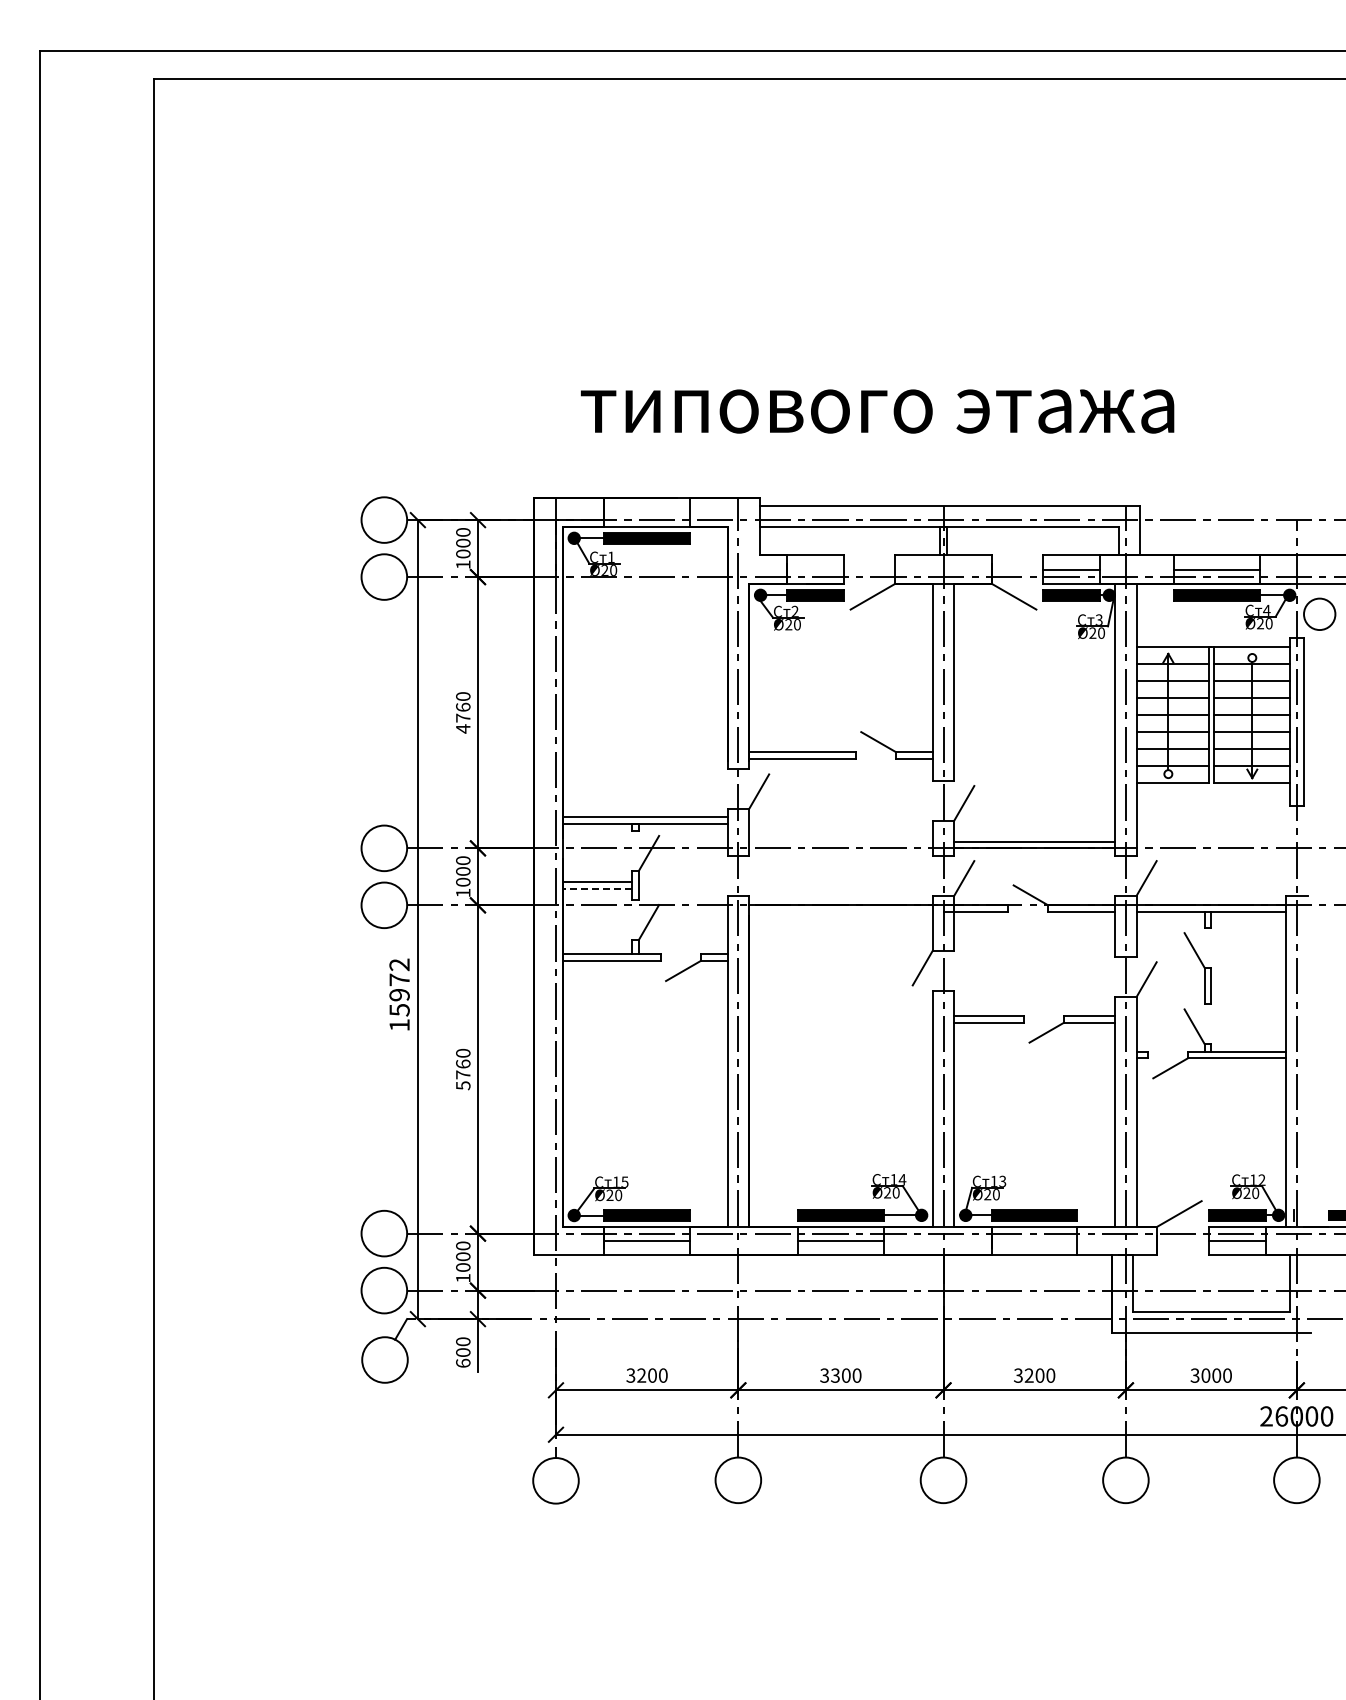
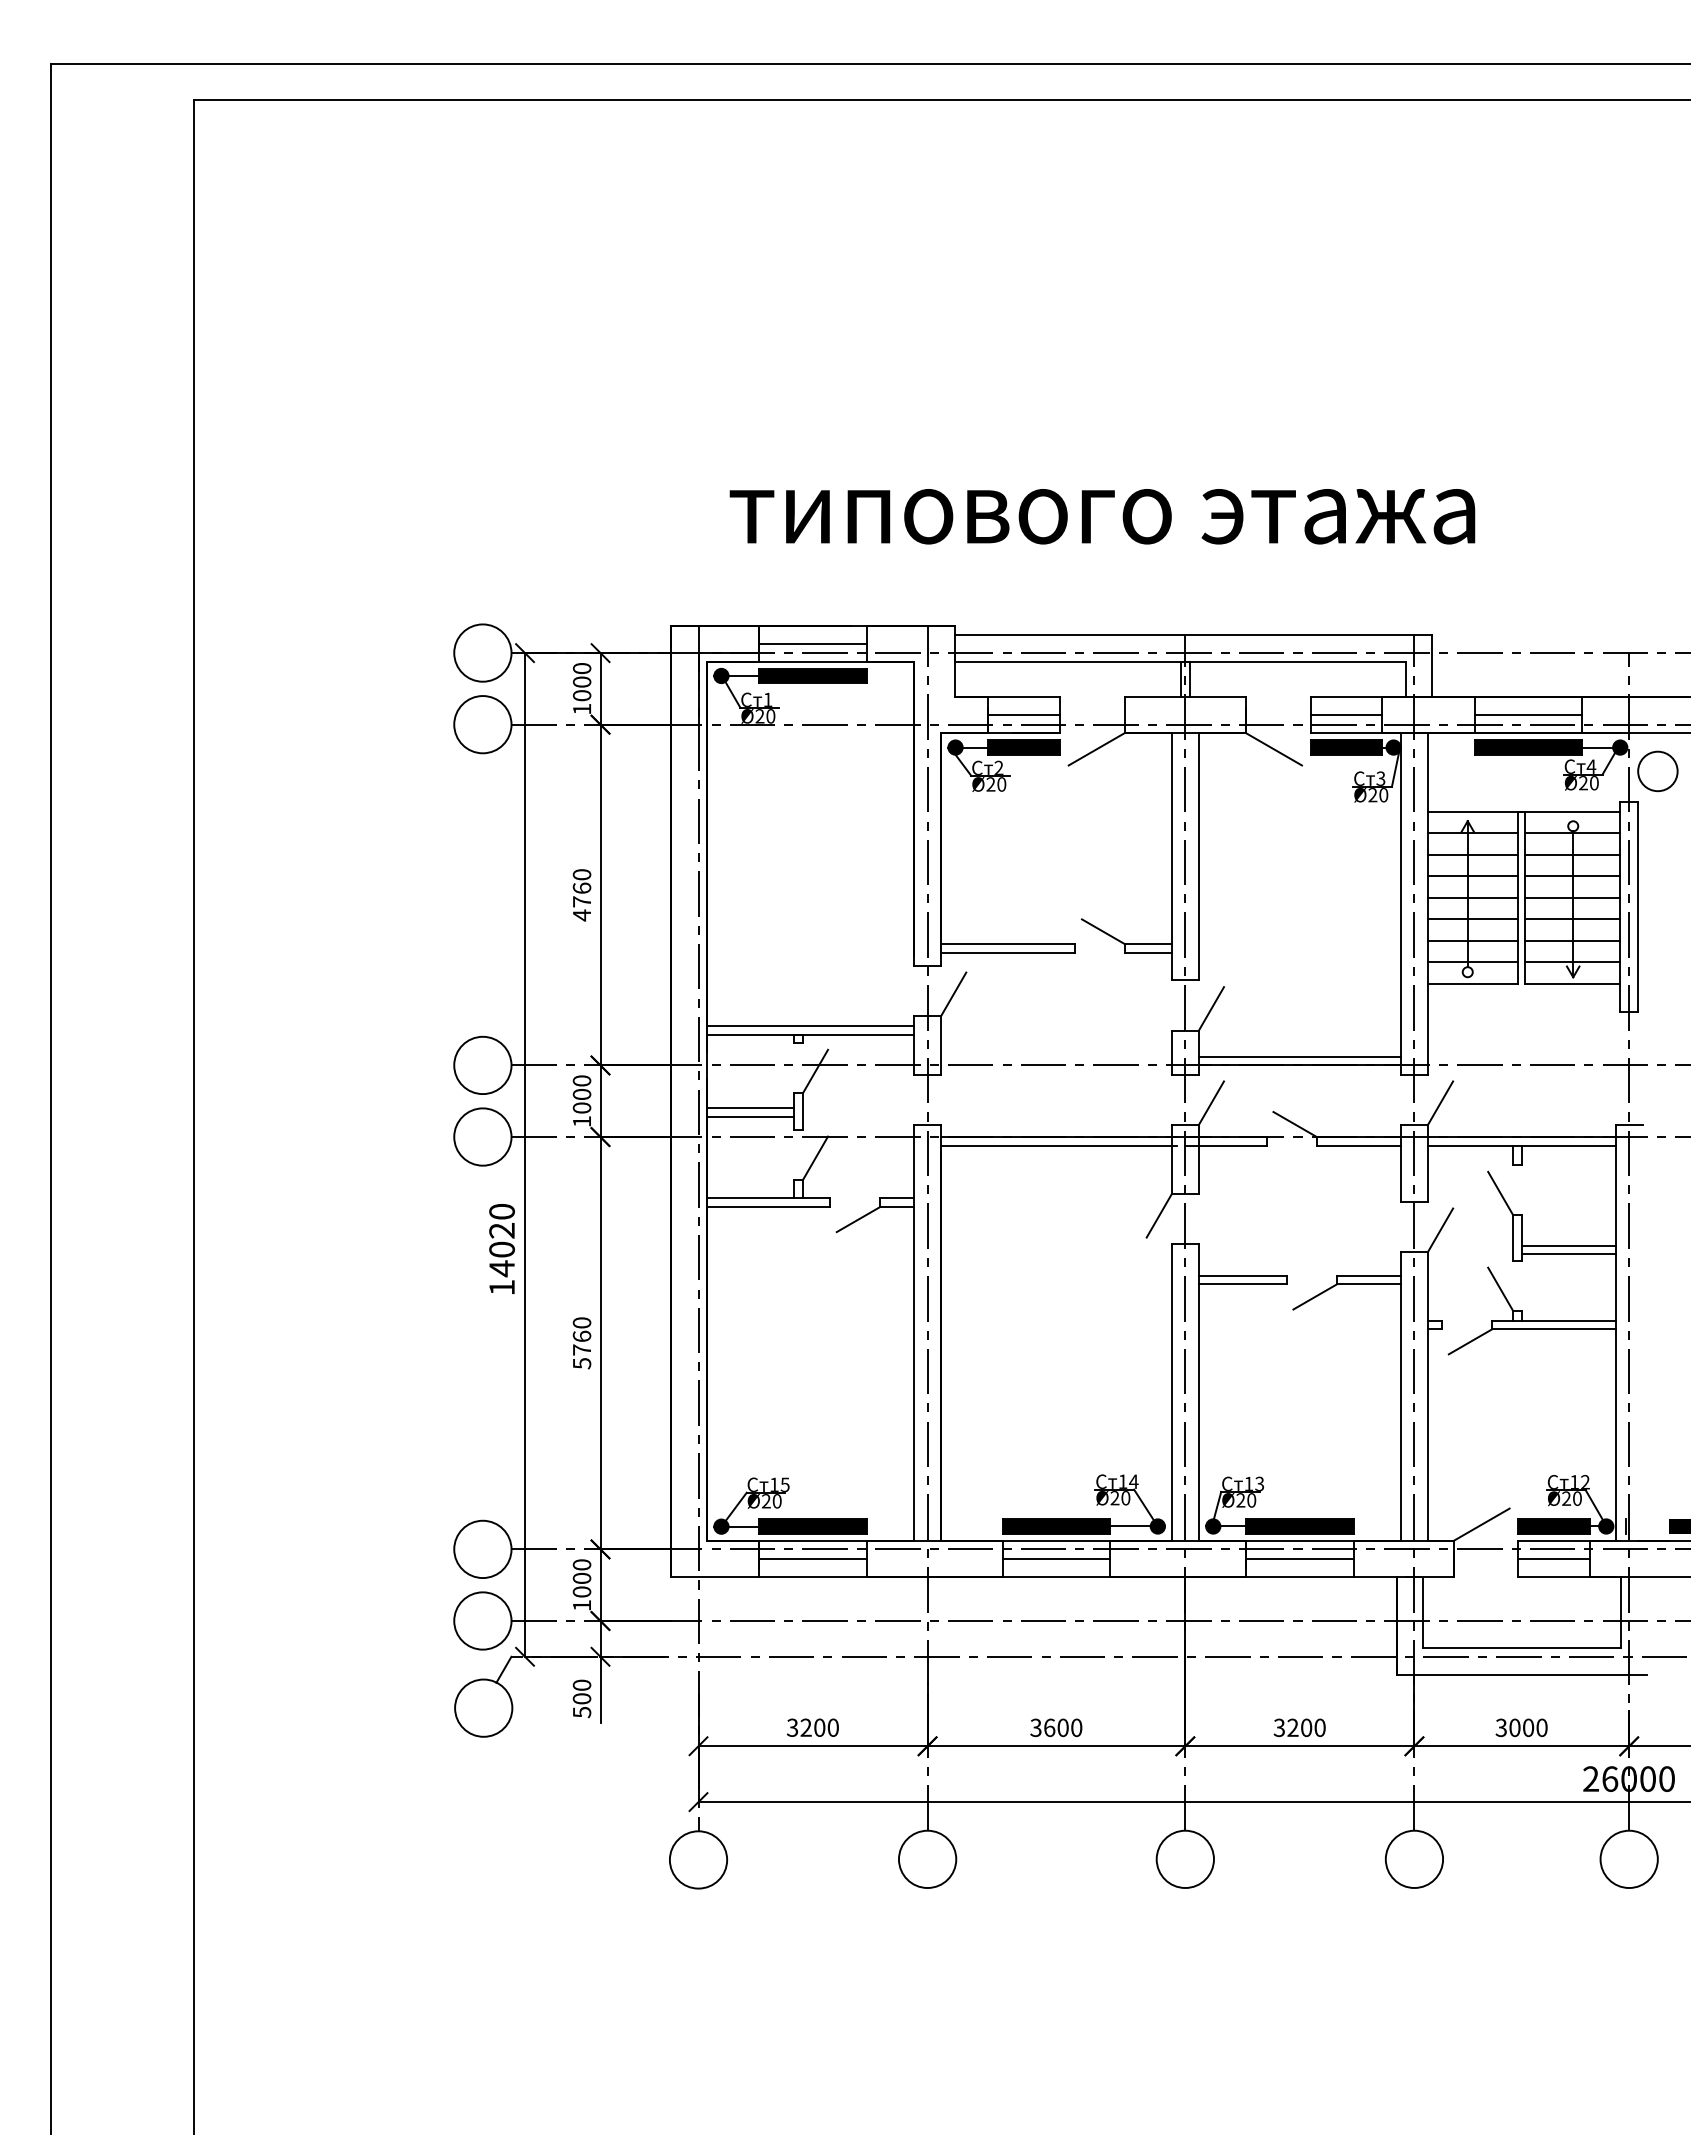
line: (646, 512) -> (812, 643), added
line: (814, 569) -> (1023, 715), added
line: (597, 889) -> (750, 1117), dashed -> solid
line: (842, 912) -> (1058, 1146), added
text: (399, 987) -> (501, 1240), 15972 -> 14020
line: (1248, 991) -> (1568, 1245), added
line: (1248, 998) -> (1568, 1254), added
line: (1034, 1241) -> (1299, 1559), added
text: (463, 1362) -> (582, 1711), 600 -> 500
text: (835, 1375) -> (1049, 1727), 3300 -> 3600

